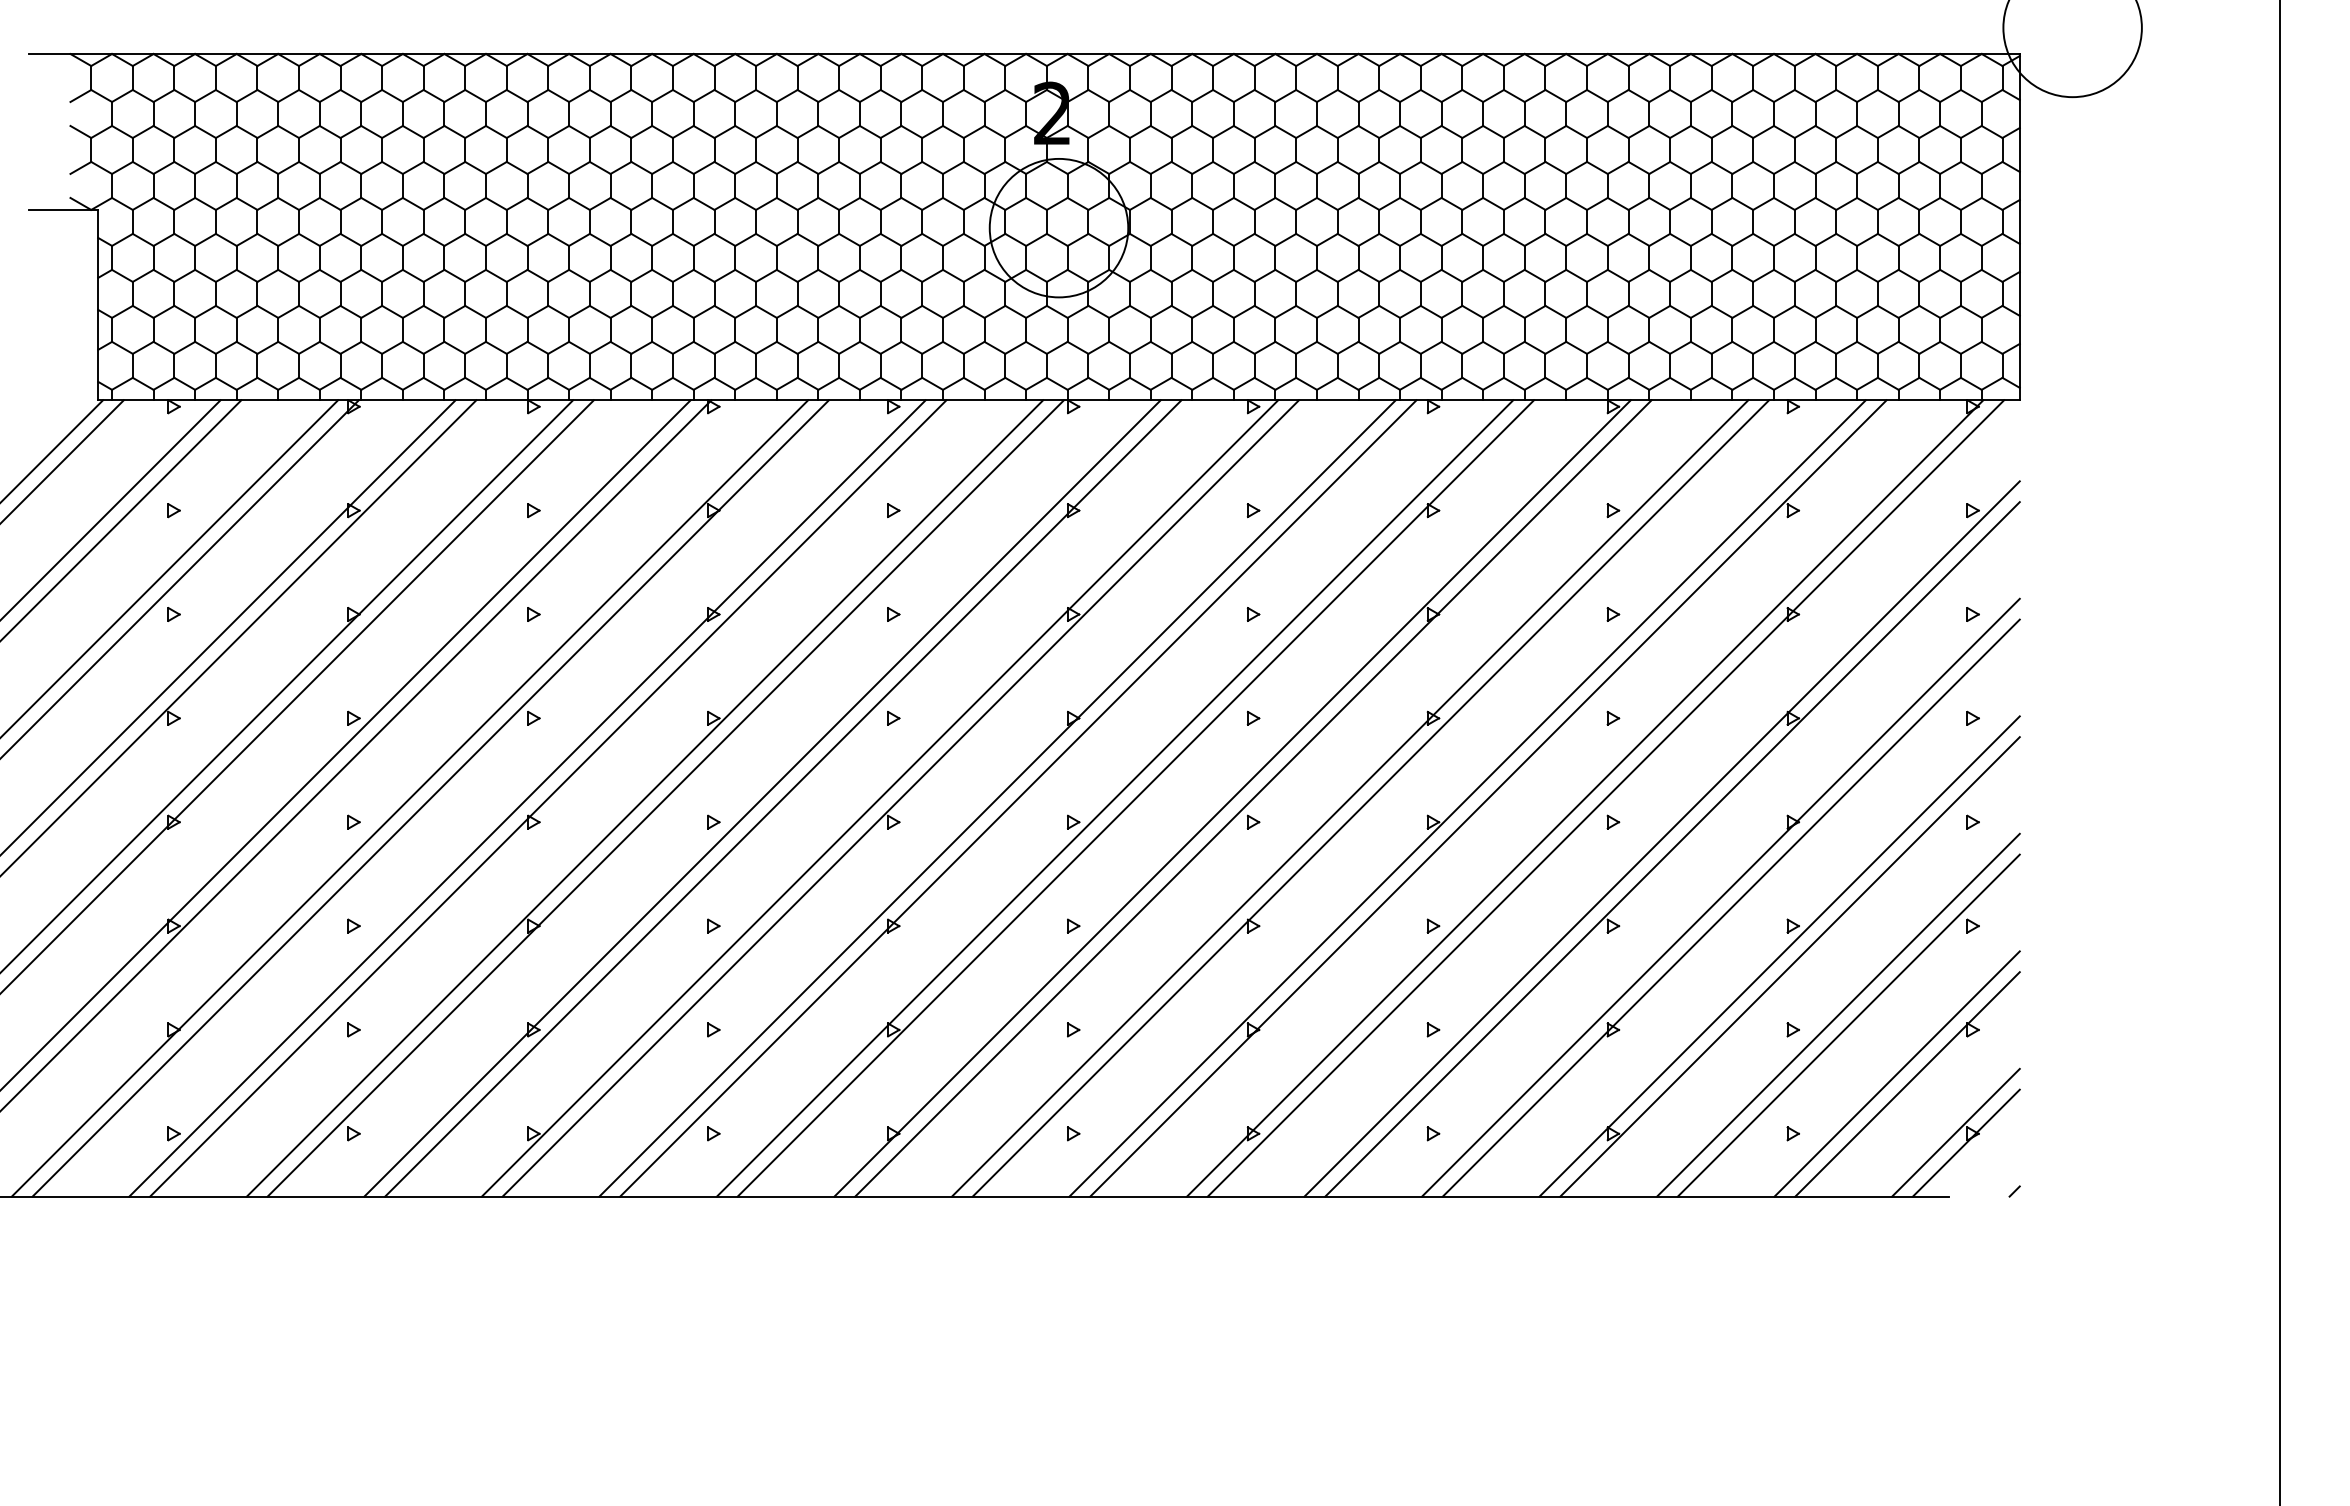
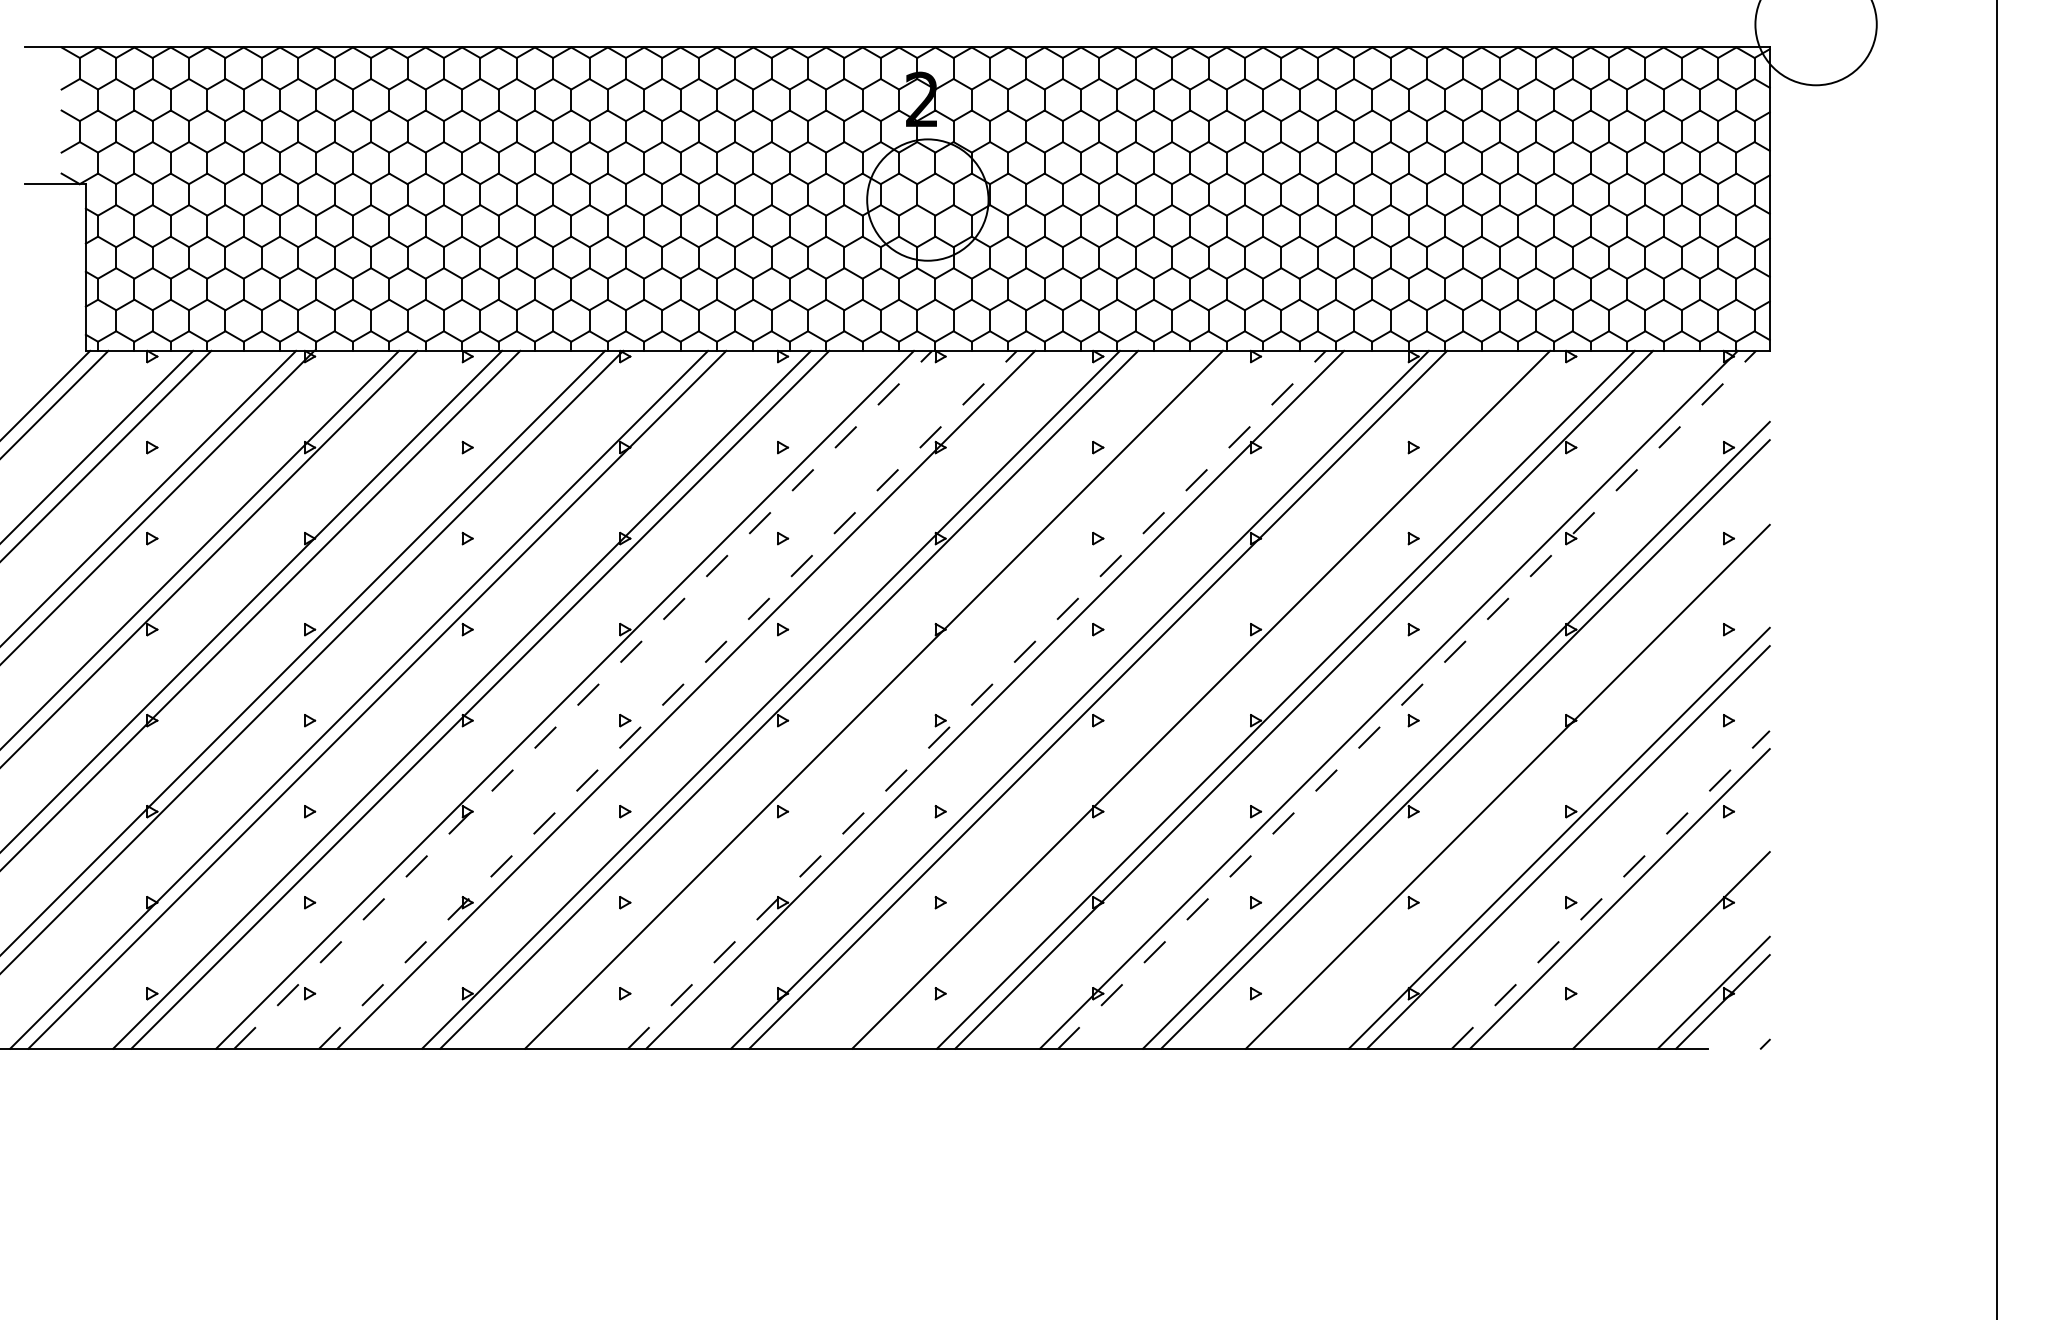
line: (666, 798) -> (583, 699), solid -> dashed
line: (762, 798) -> (668, 699), solid -> dashed
line: (1018, 798) -> (892, 699), removed
line: (1115, 798) -> (977, 699), solid -> dashed
line: (1349, 798) -> (1182, 699), removed
line: (1606, 798) -> (1407, 699), solid -> dashed
line: (1730, 907) -> (1516, 795), removed
line: (1838, 1015) -> (1610, 890), solid -> dashed
line: (1896, 1073) -> (1661, 940), removed

